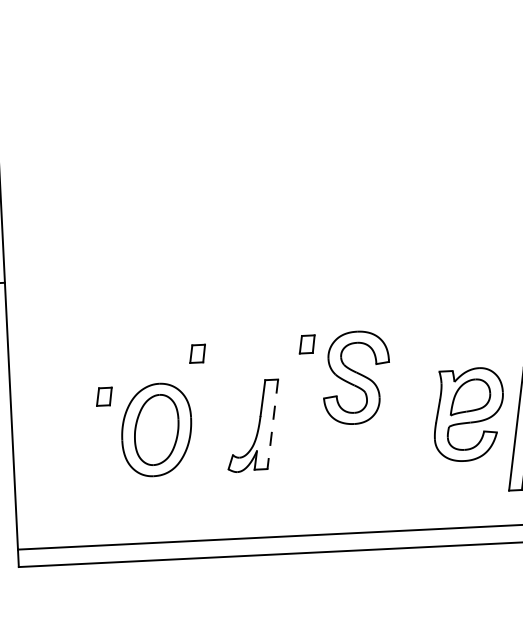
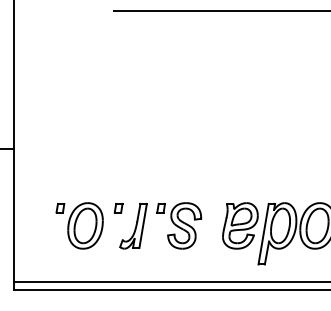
part: (197, 354) -> (118, 208), moved
part: (345, 377) -> (179, 225), moved
line: (273, 425) -> (143, 226), dashed -> solid

